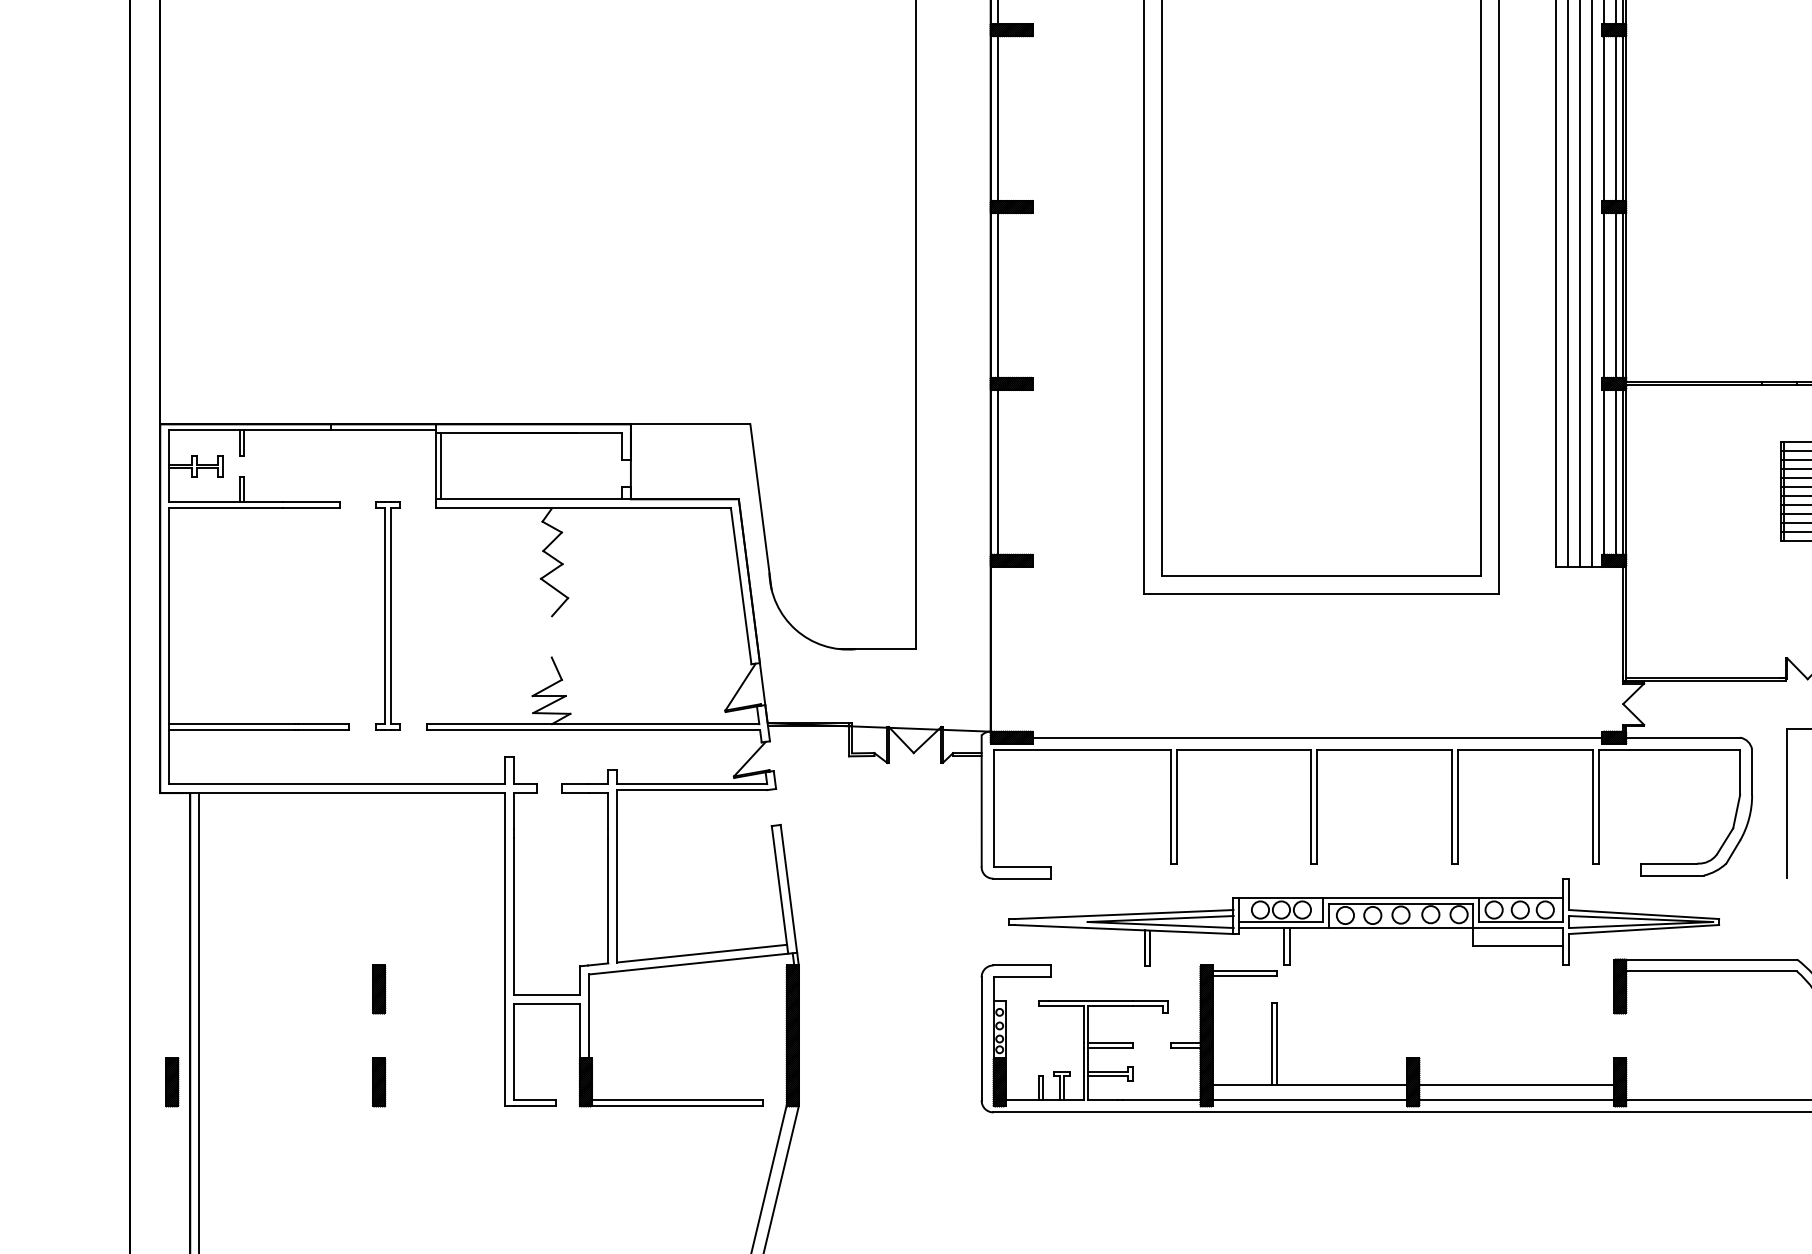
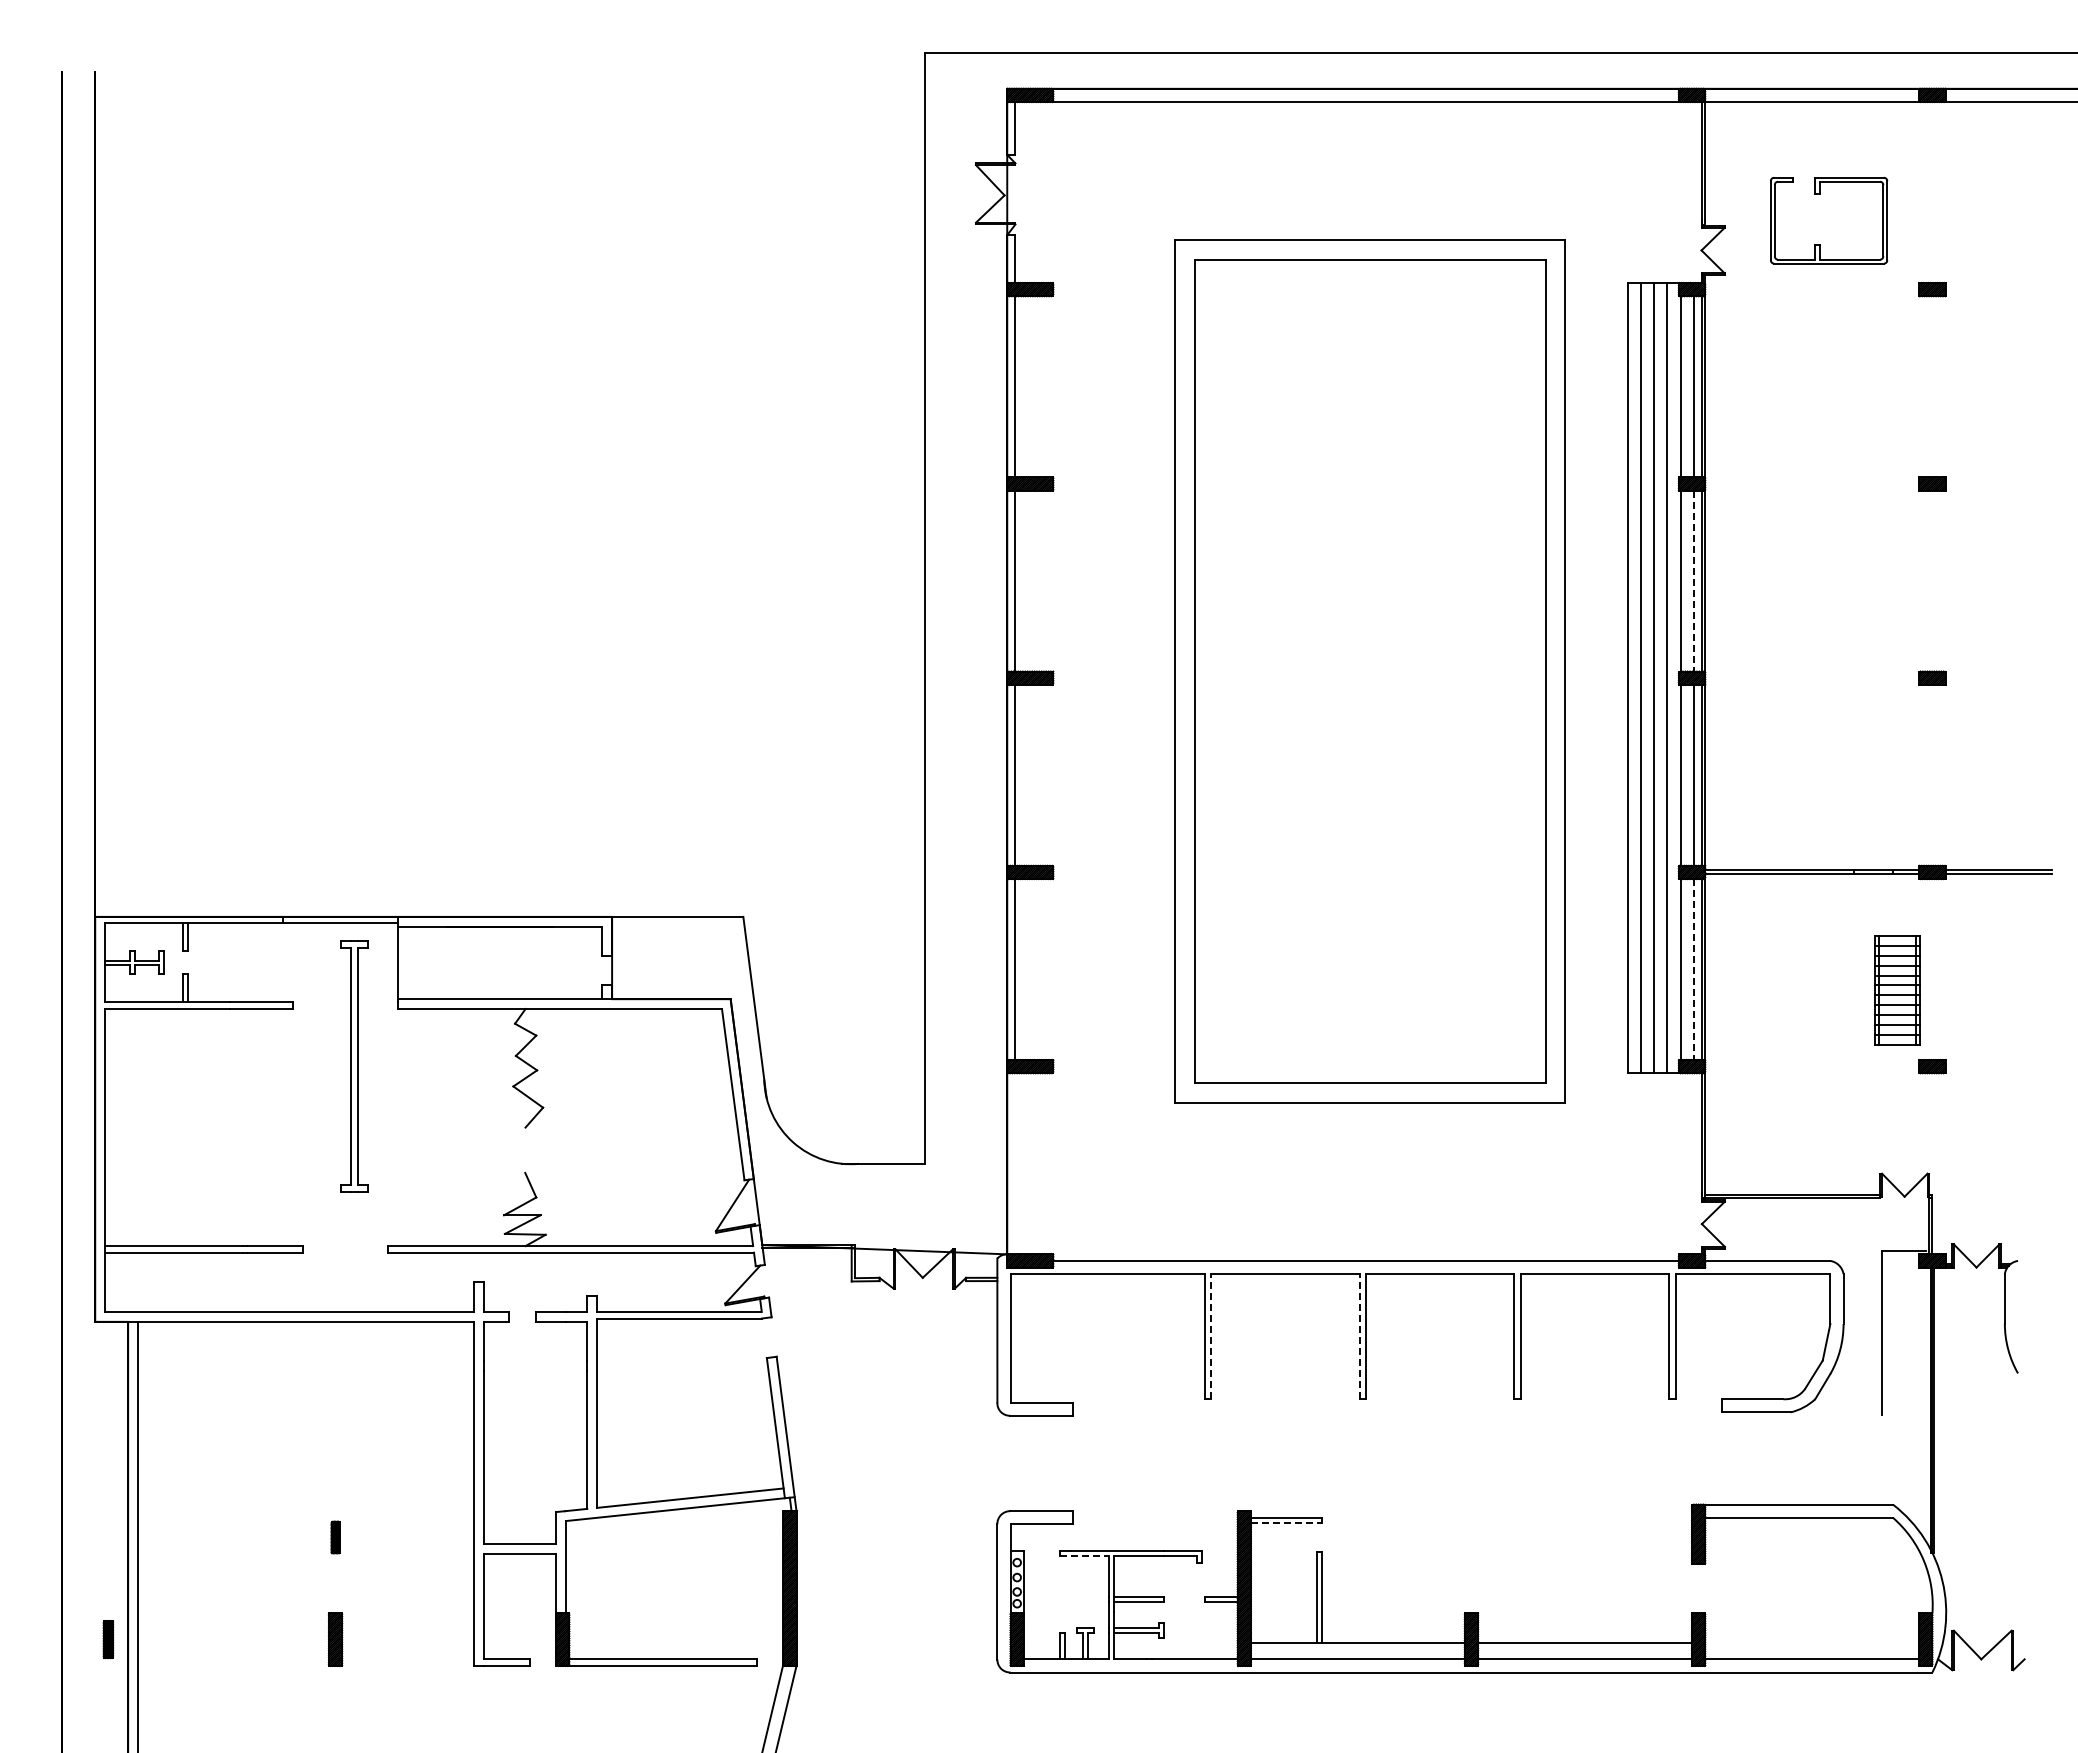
line: (1615, 119) -> (1693, 581), solid -> dashed
line: (440, 465) -> (403, 962), removed
line: (1615, 472) -> (1693, 969), solid -> dashed
part: (388, 616) -> (354, 1066), moved
line: (1176, 806) -> (1211, 1336), solid -> dashed
line: (1311, 806) -> (1359, 1336), solid -> dashed
part: (1364, 922) -> (1417, 1463), removed
line: (1244, 975) -> (1286, 1522), solid -> dashed
part: (379, 989) -> (335, 1537), size x0.6
line: (1061, 1005) -> (1084, 1555), solid -> dashed
part: (172, 1082) -> (108, 1639), size x0.7

